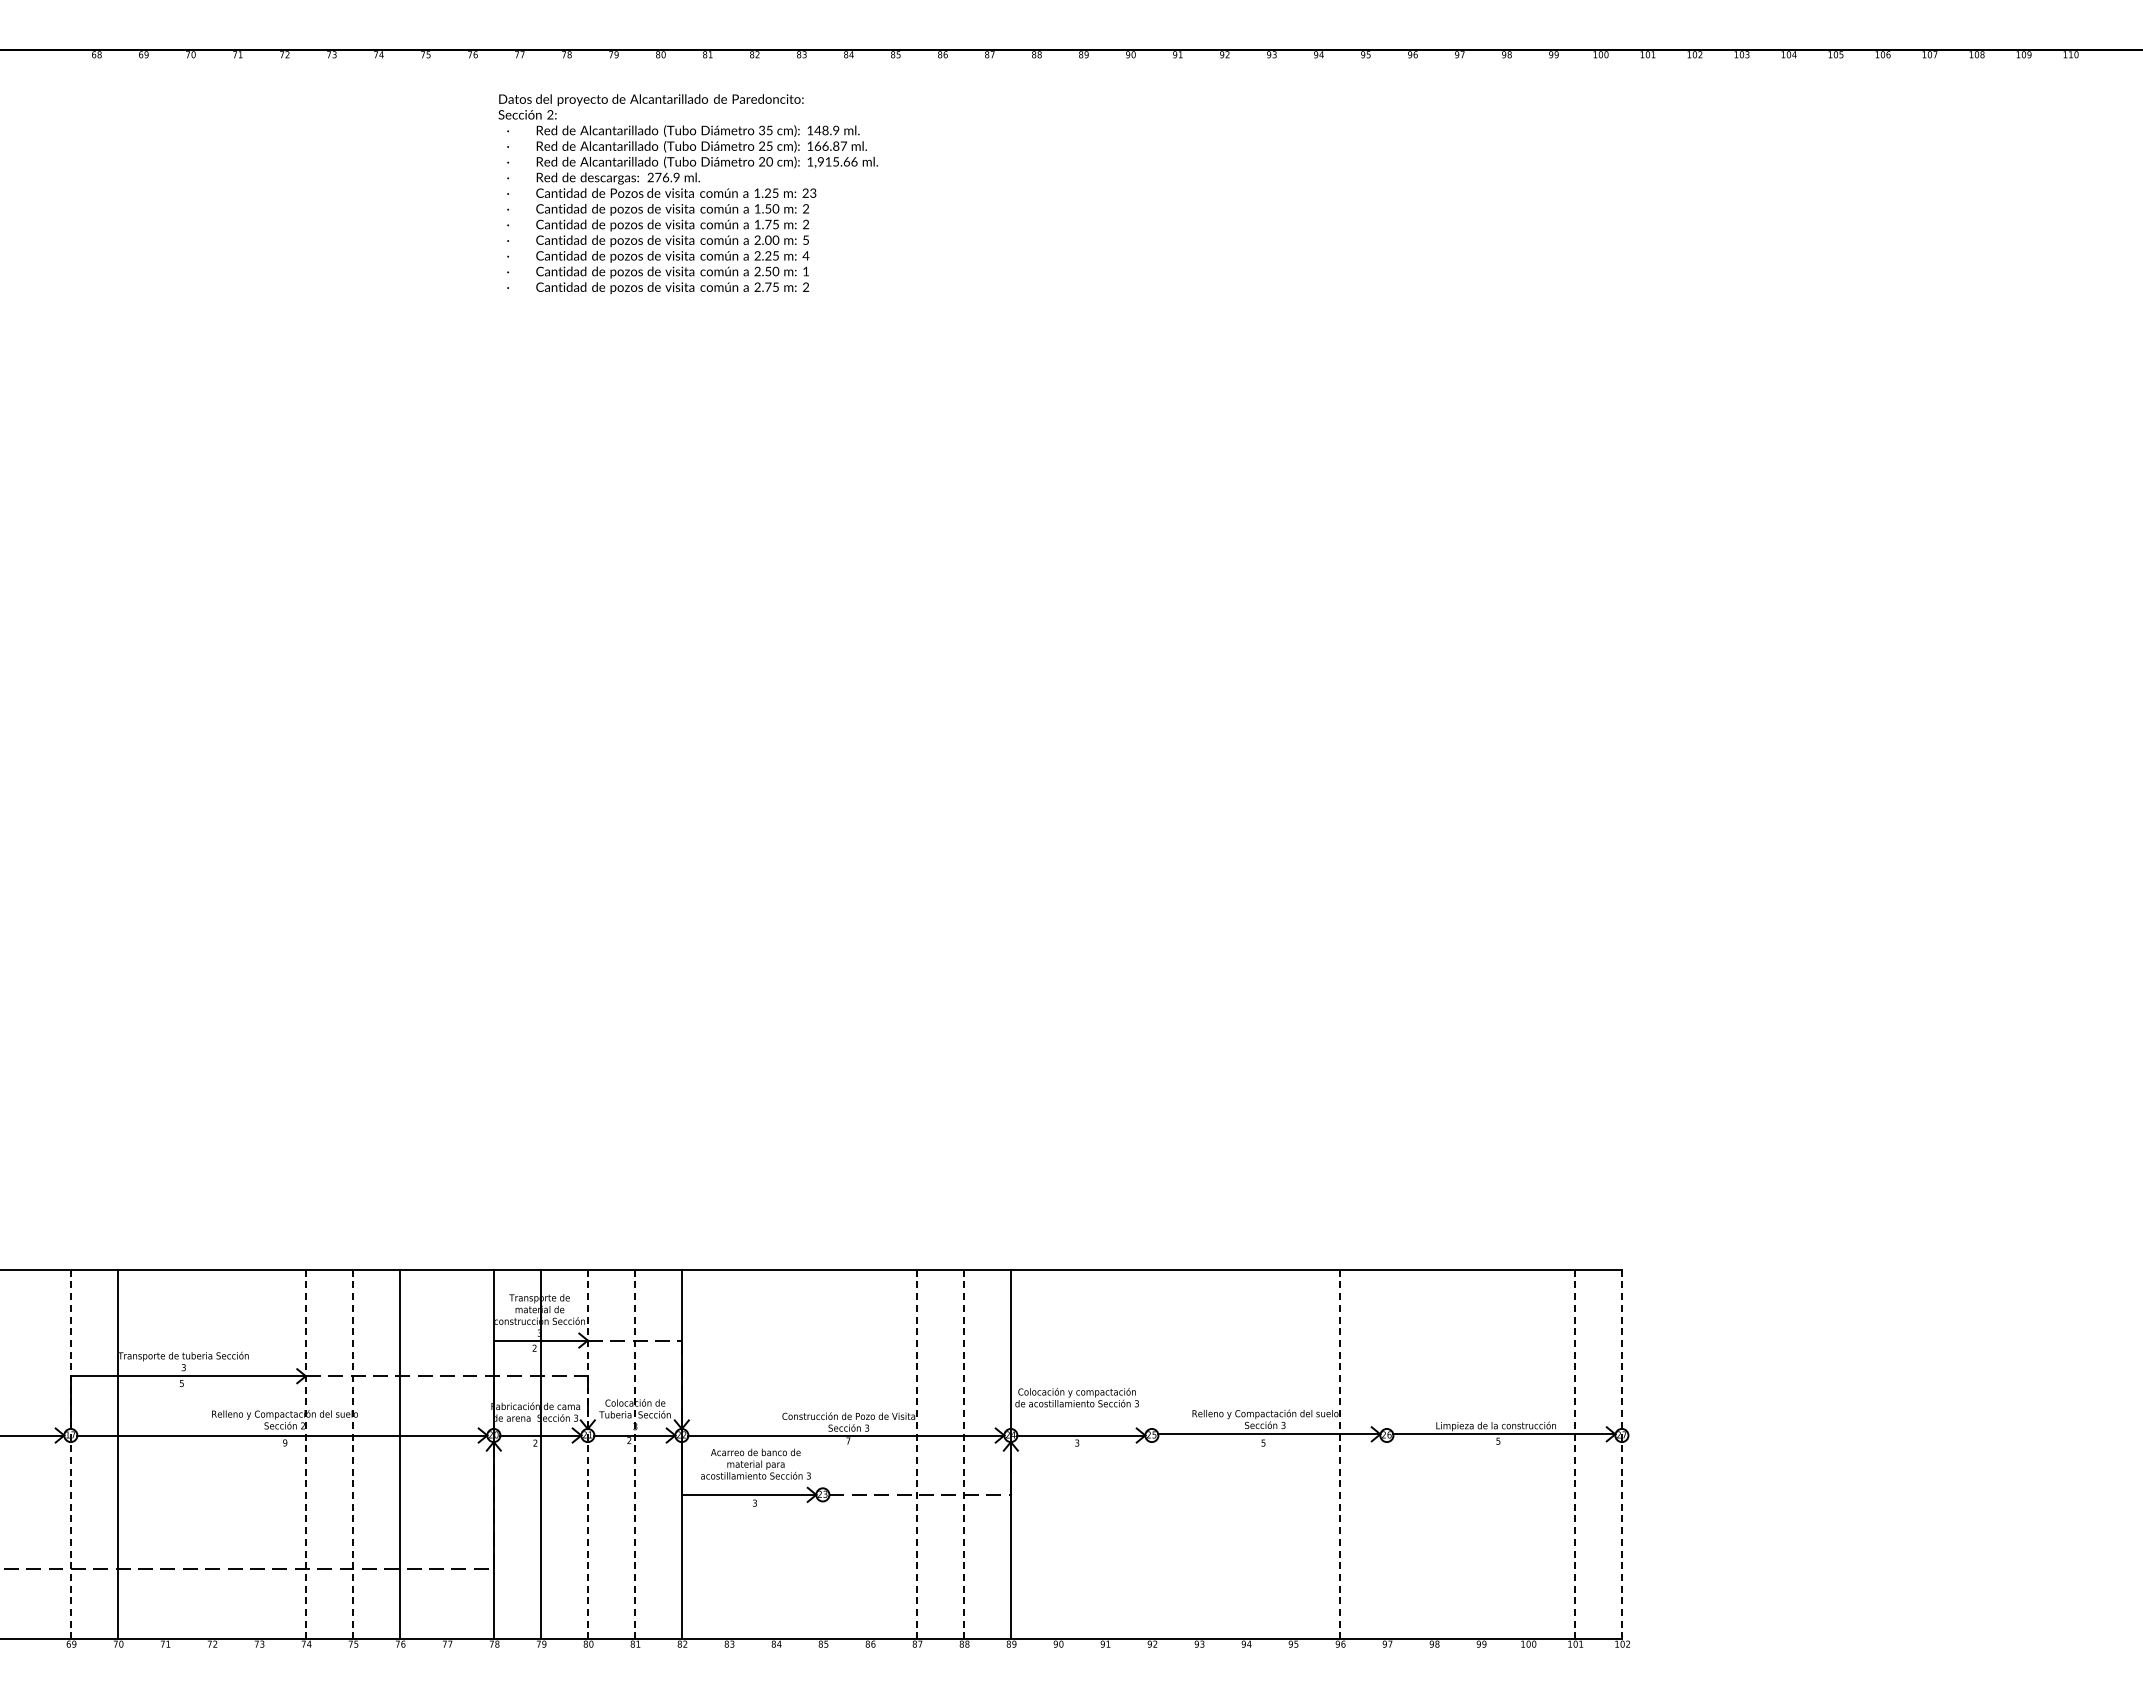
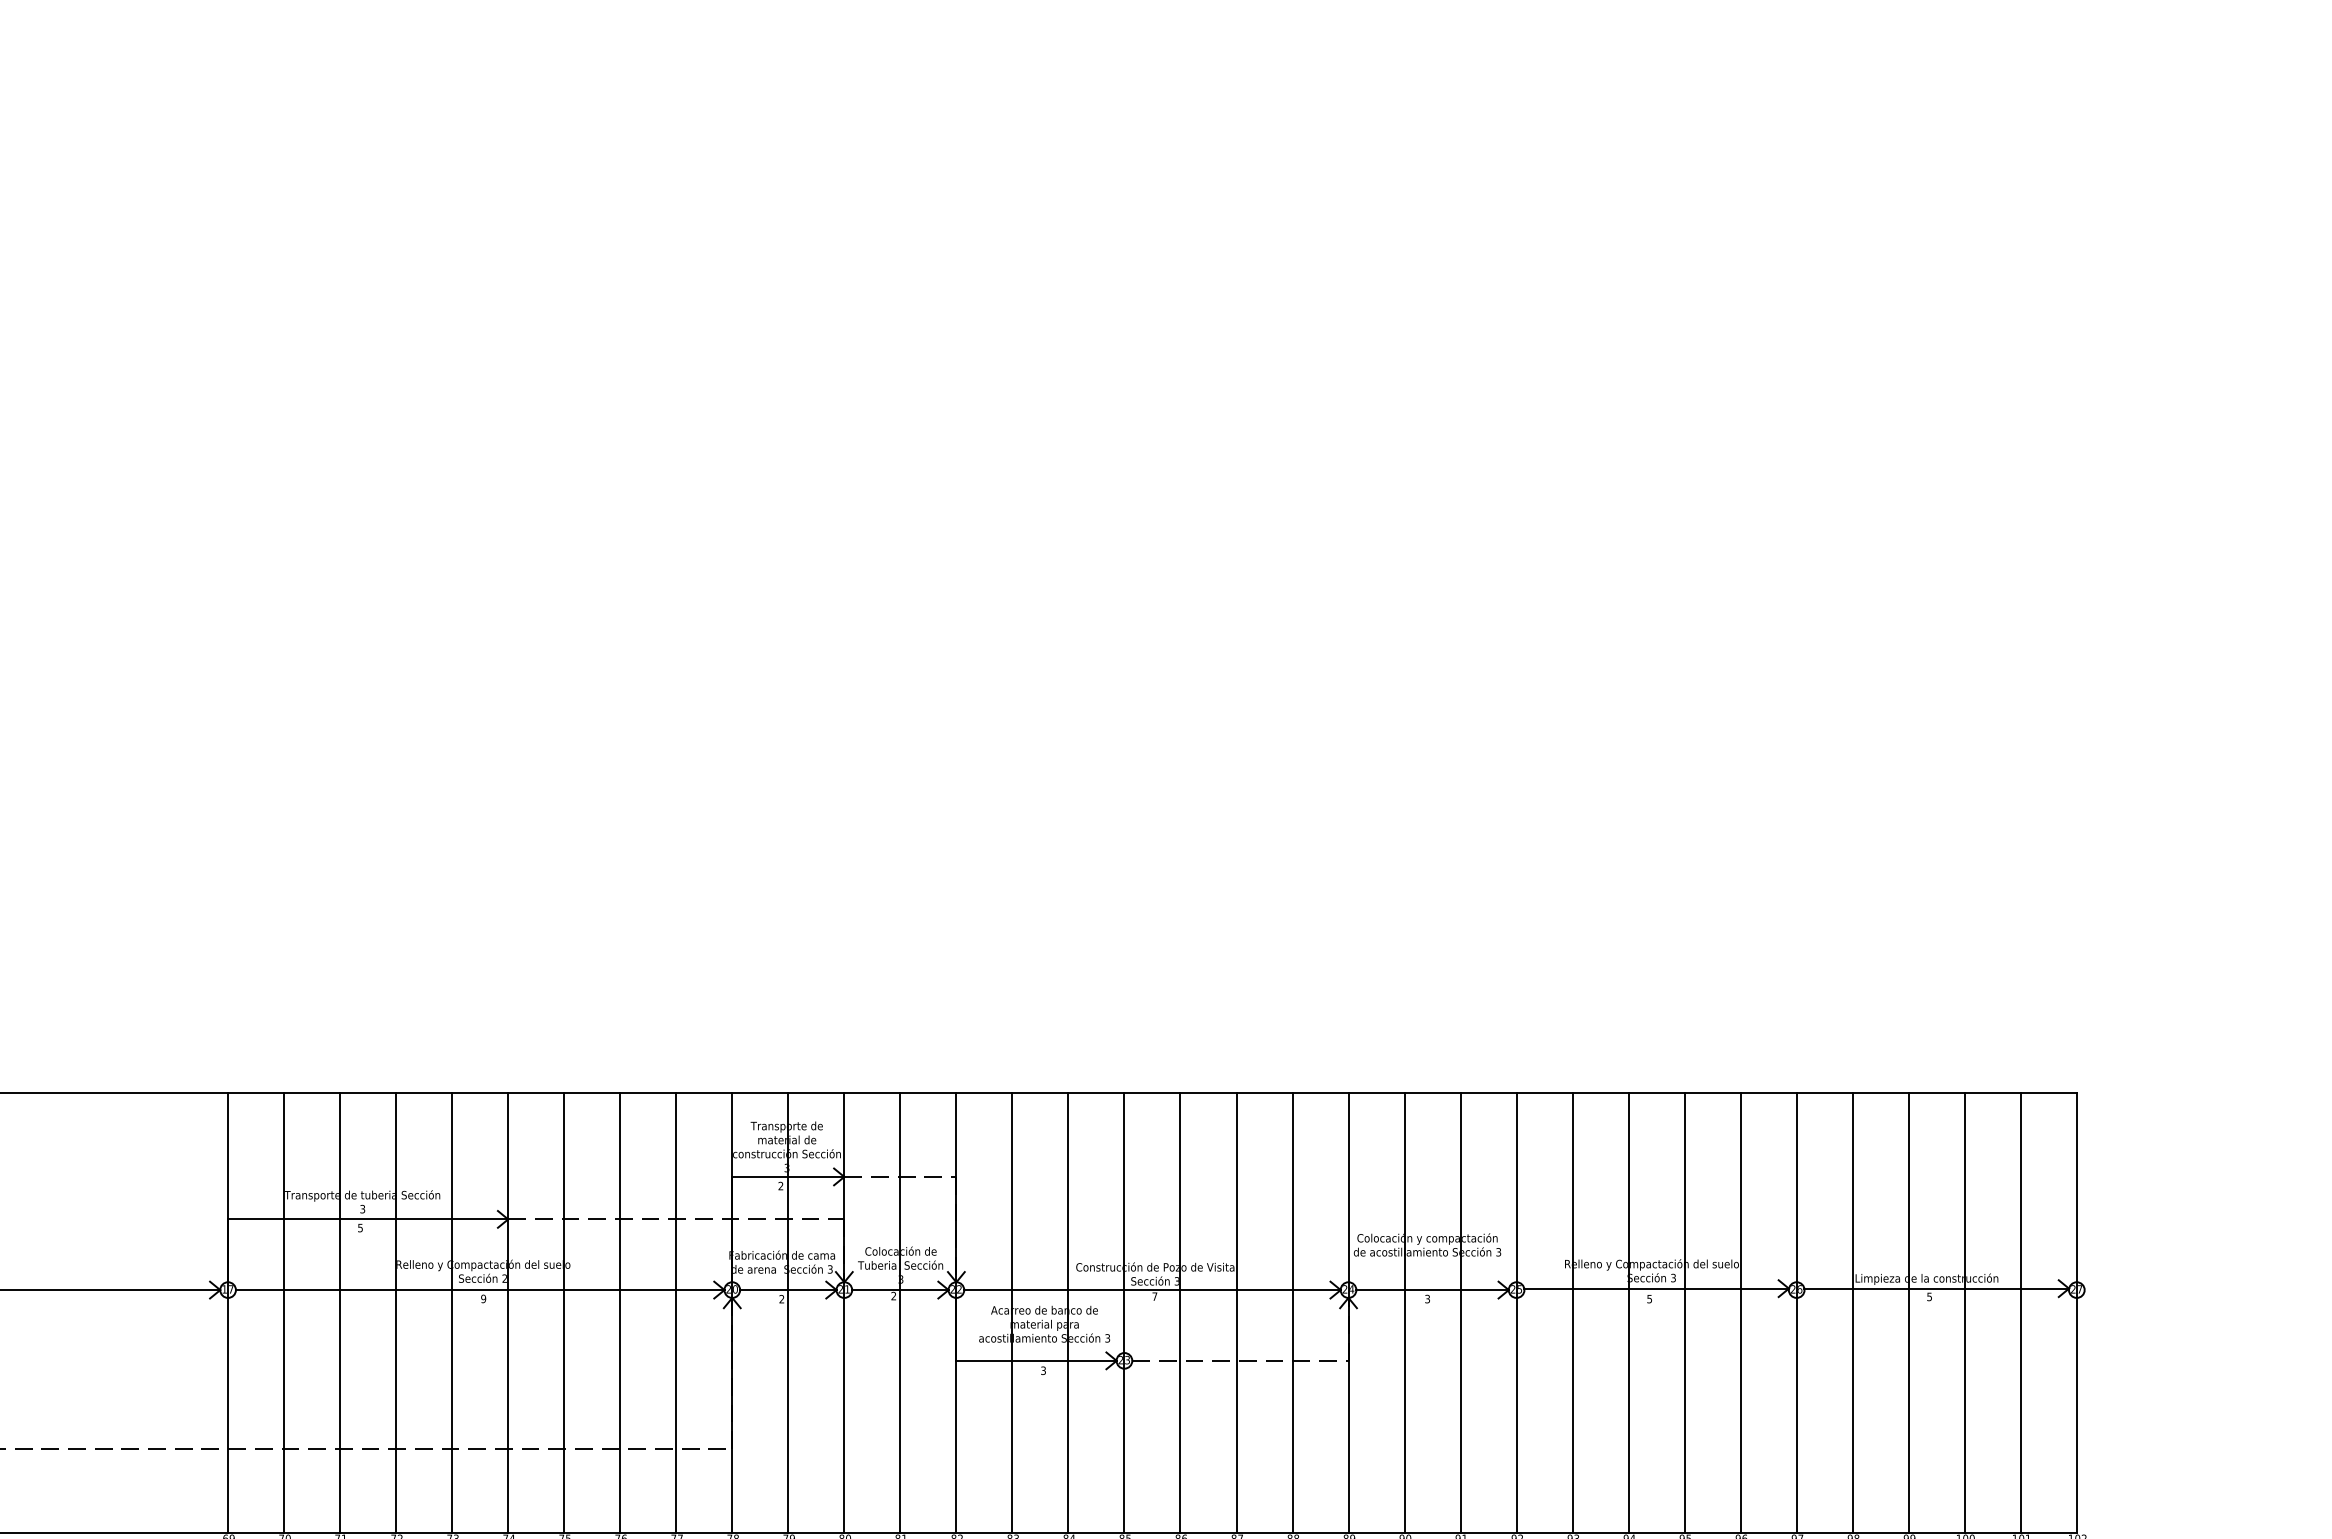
line: (70, 1454) -> (227, 1312), dashed -> solid
line: (164, 1454) -> (339, 1312), added
line: (211, 1454) -> (395, 1312), added
line: (258, 1454) -> (451, 1312), added
line: (305, 1454) -> (507, 1312), dashed -> solid
line: (352, 1454) -> (563, 1312), dashed -> solid
line: (446, 1454) -> (675, 1312), added
line: (587, 1454) -> (843, 1312), dashed -> solid
line: (634, 1454) -> (899, 1312), dashed -> solid
line: (728, 1454) -> (1011, 1312), added
line: (775, 1454) -> (1067, 1312), added
line: (822, 1454) -> (1124, 1312), added
line: (869, 1454) -> (1180, 1312), added
line: (916, 1454) -> (1236, 1312), dashed -> solid
line: (963, 1454) -> (1292, 1312), dashed -> solid
line: (1057, 1454) -> (1404, 1312), added
line: (1104, 1454) -> (1460, 1312), added
line: (1151, 1454) -> (1516, 1312), added
line: (1198, 1454) -> (1572, 1312), added
line: (1245, 1454) -> (1628, 1312), added
line: (1292, 1454) -> (1684, 1312), added
line: (1339, 1454) -> (1740, 1312), dashed -> solid
line: (1386, 1454) -> (1796, 1312), added
line: (1433, 1454) -> (1852, 1312), added
line: (1480, 1454) -> (1908, 1312), added
line: (1527, 1454) -> (1964, 1312), added
line: (1574, 1454) -> (2020, 1312), dashed -> solid
line: (1621, 1454) -> (2076, 1312), dashed -> solid

